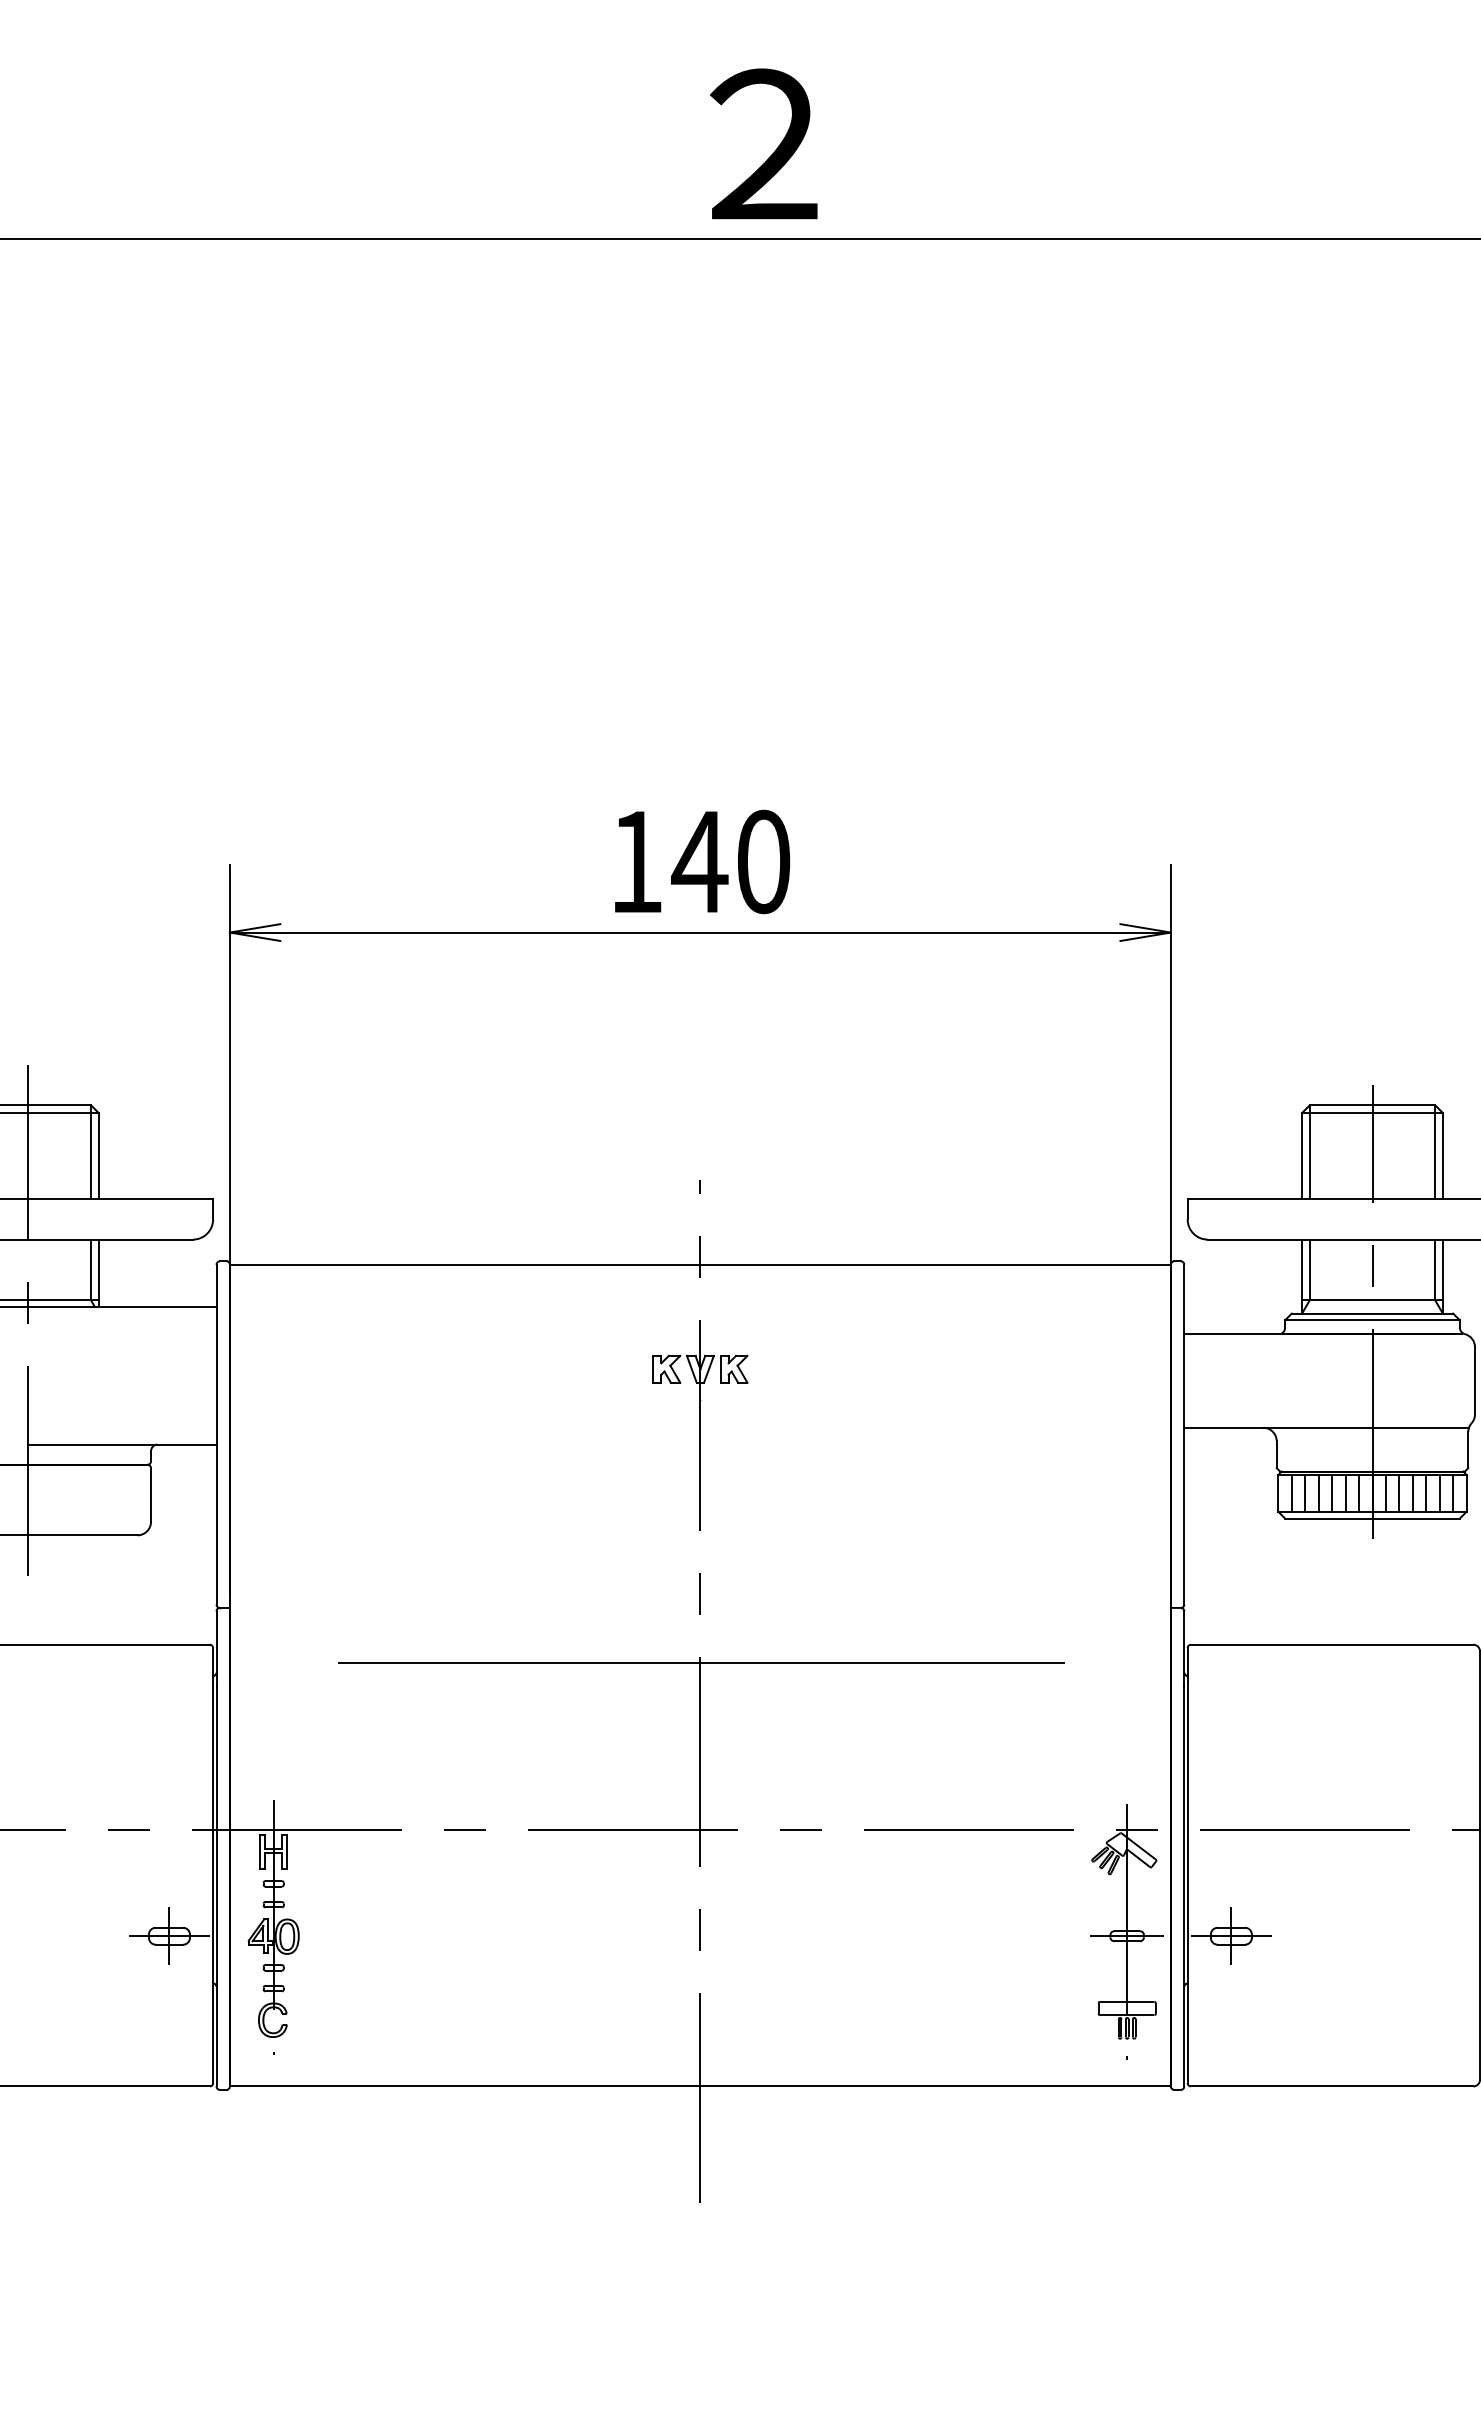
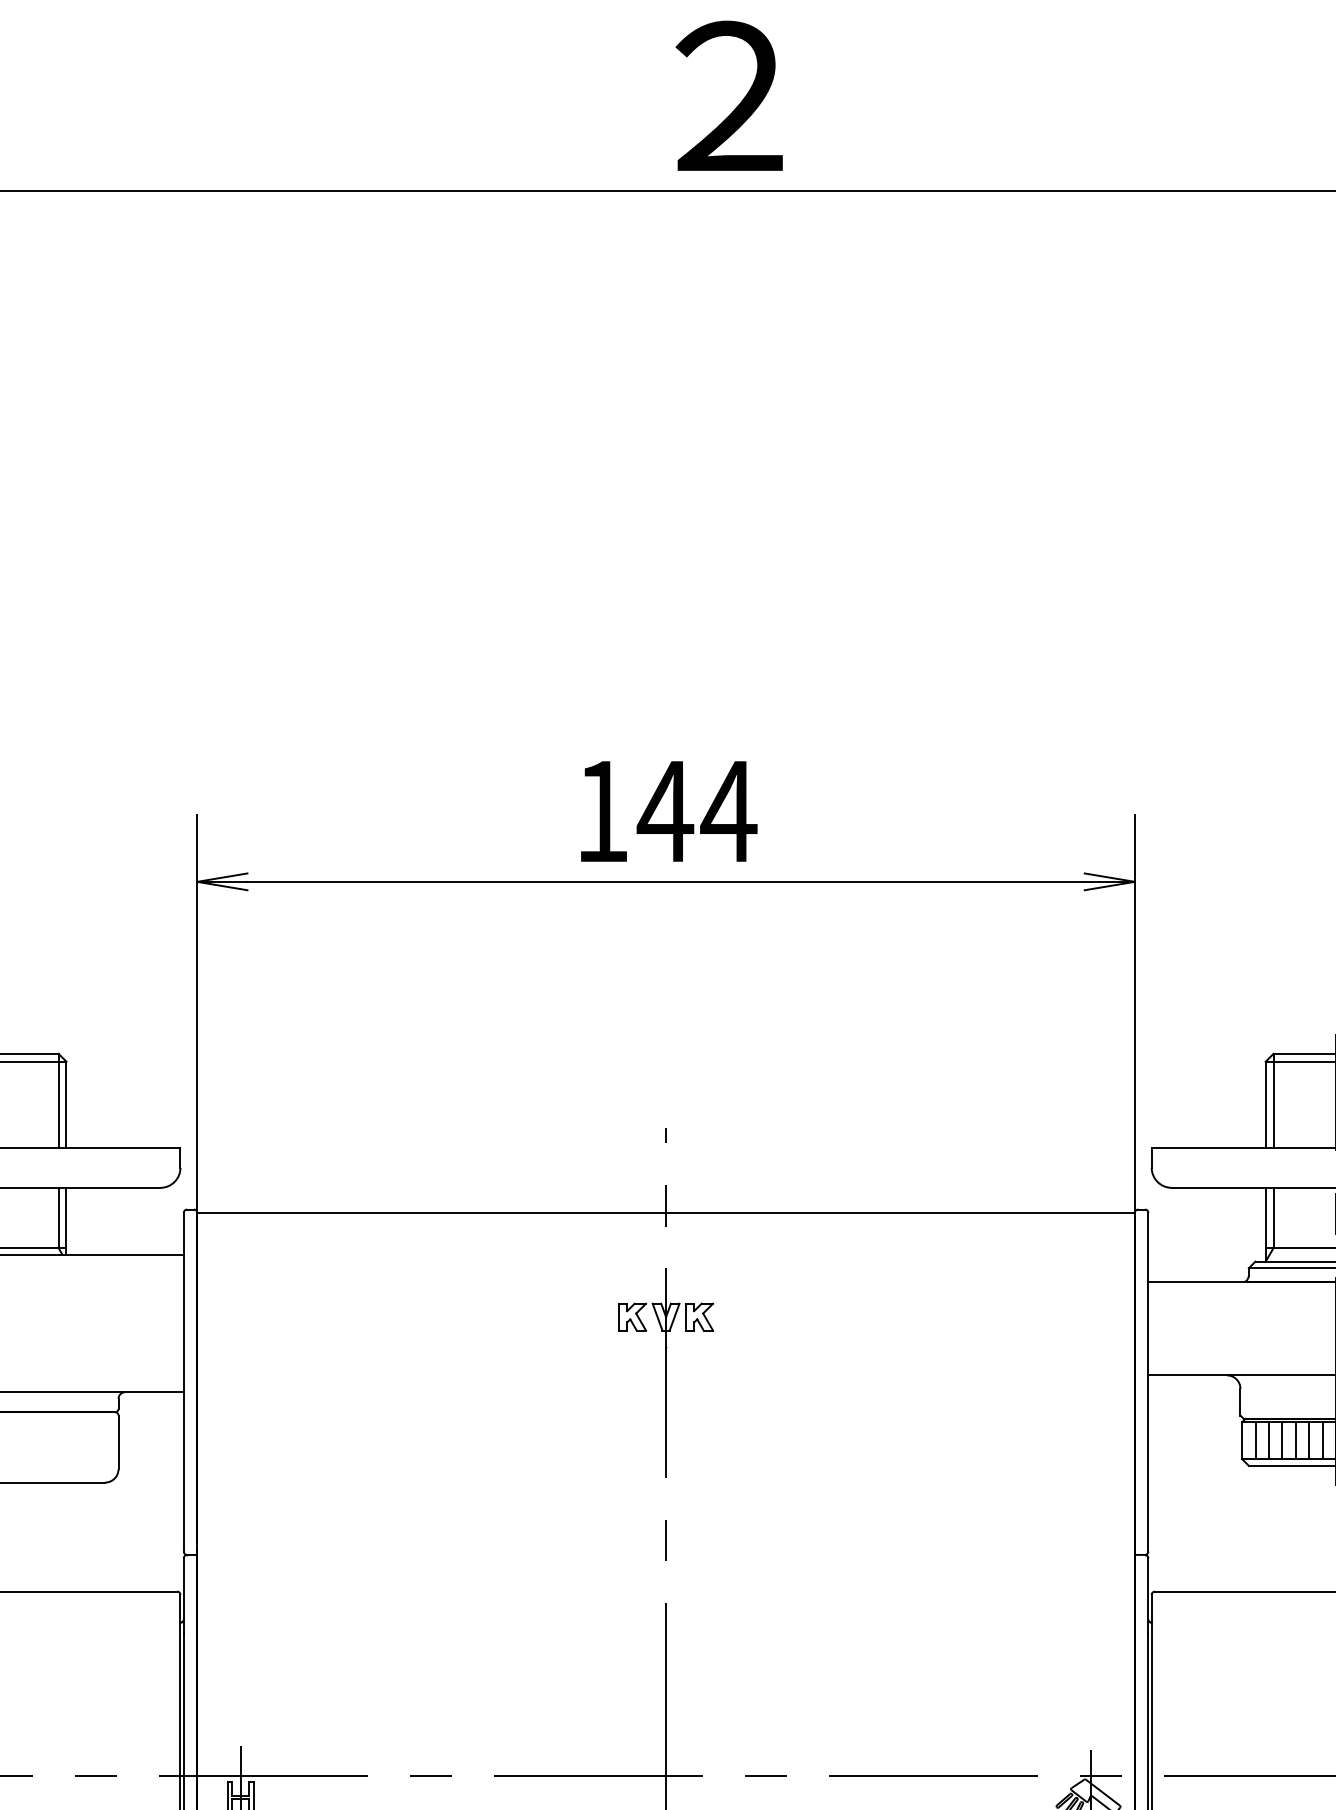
text: (763, 861) -> (728, 811), 140 -> 144
line: (701, 1663) -> (667, 1610), removed

